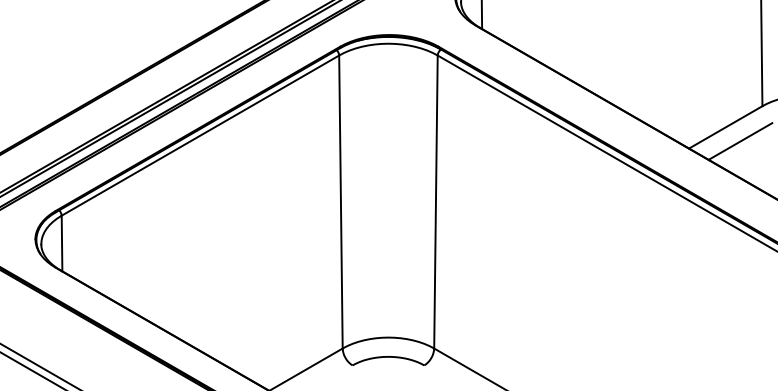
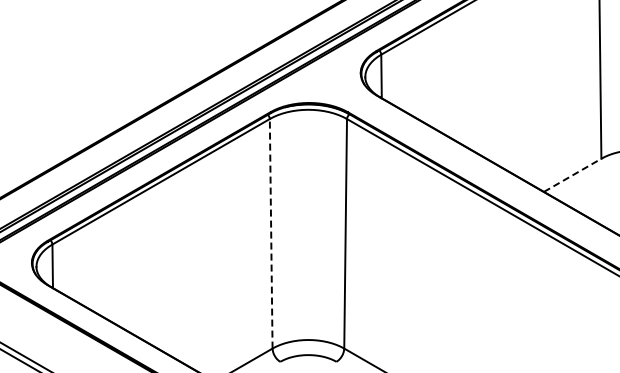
line: (726, 127) -> (573, 175), solid -> dashed
line: (740, 141) -> (584, 186), removed
line: (341, 201) -> (271, 233), solid -> dashed

